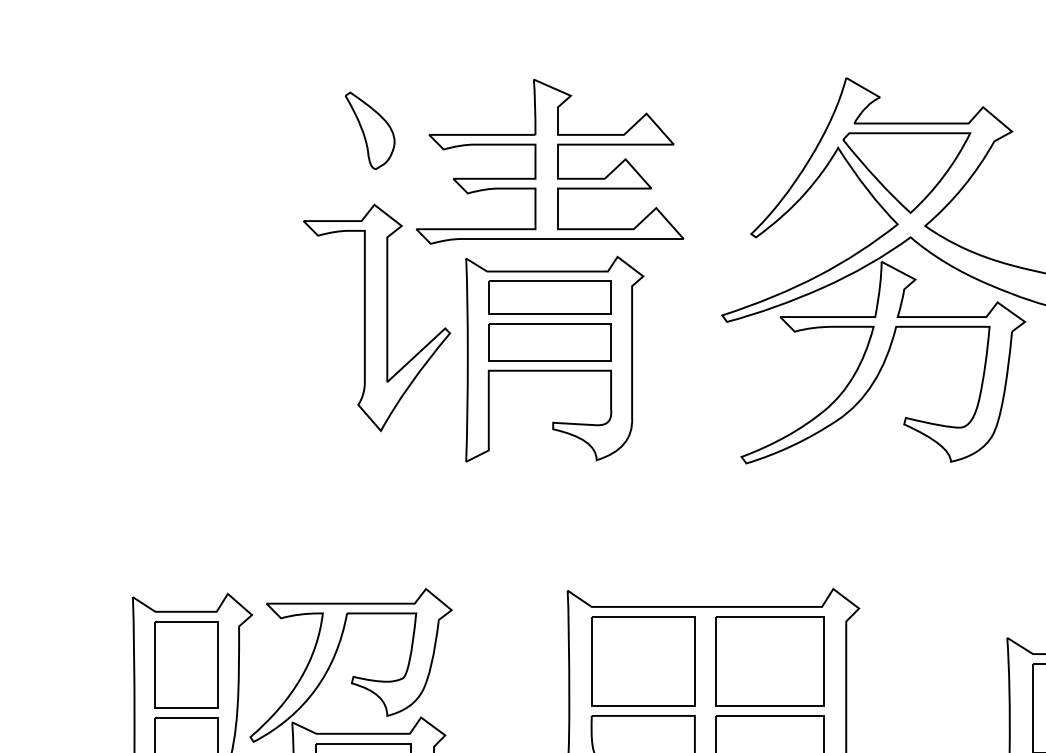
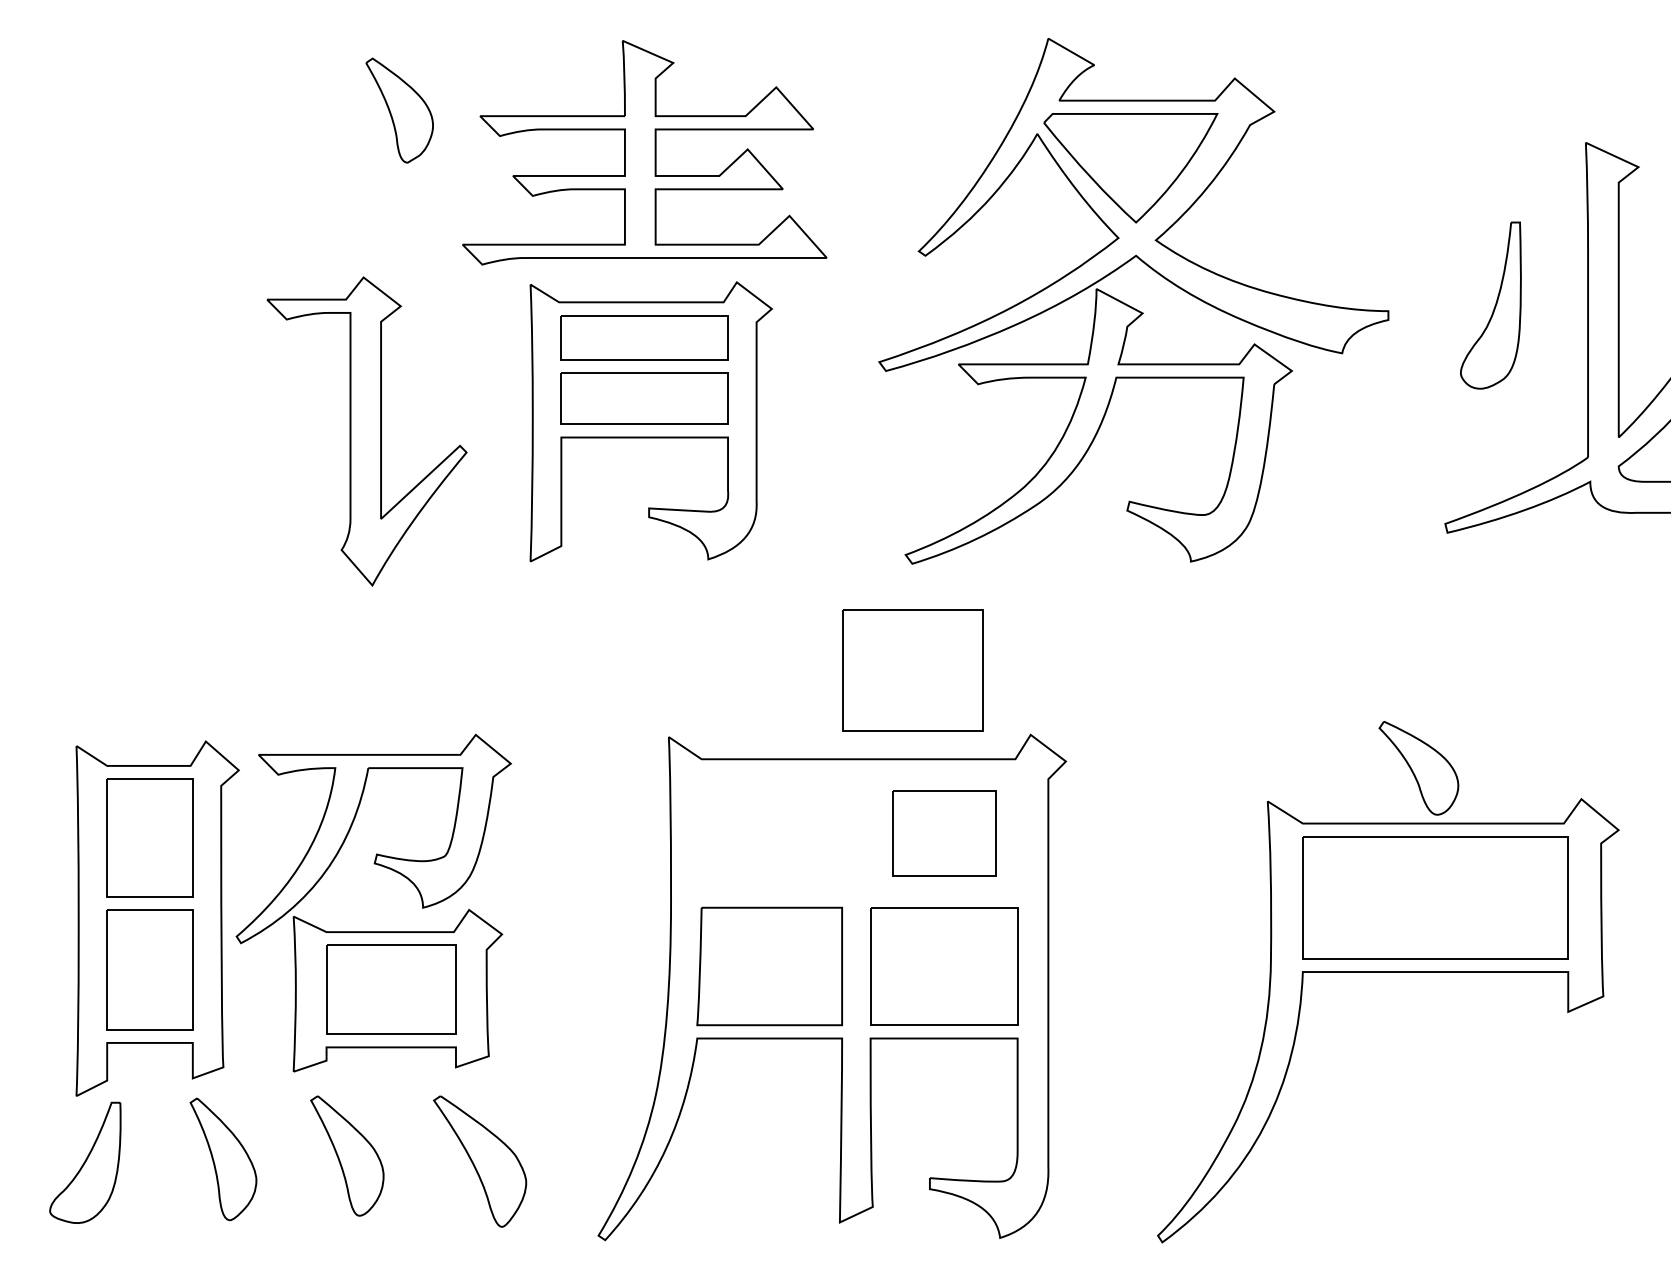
part: (376, 317) -> (366, 431), moved
part: (643, 661) -> (912, 670), moved
part: (770, 661) -> (944, 833), size x0.7

